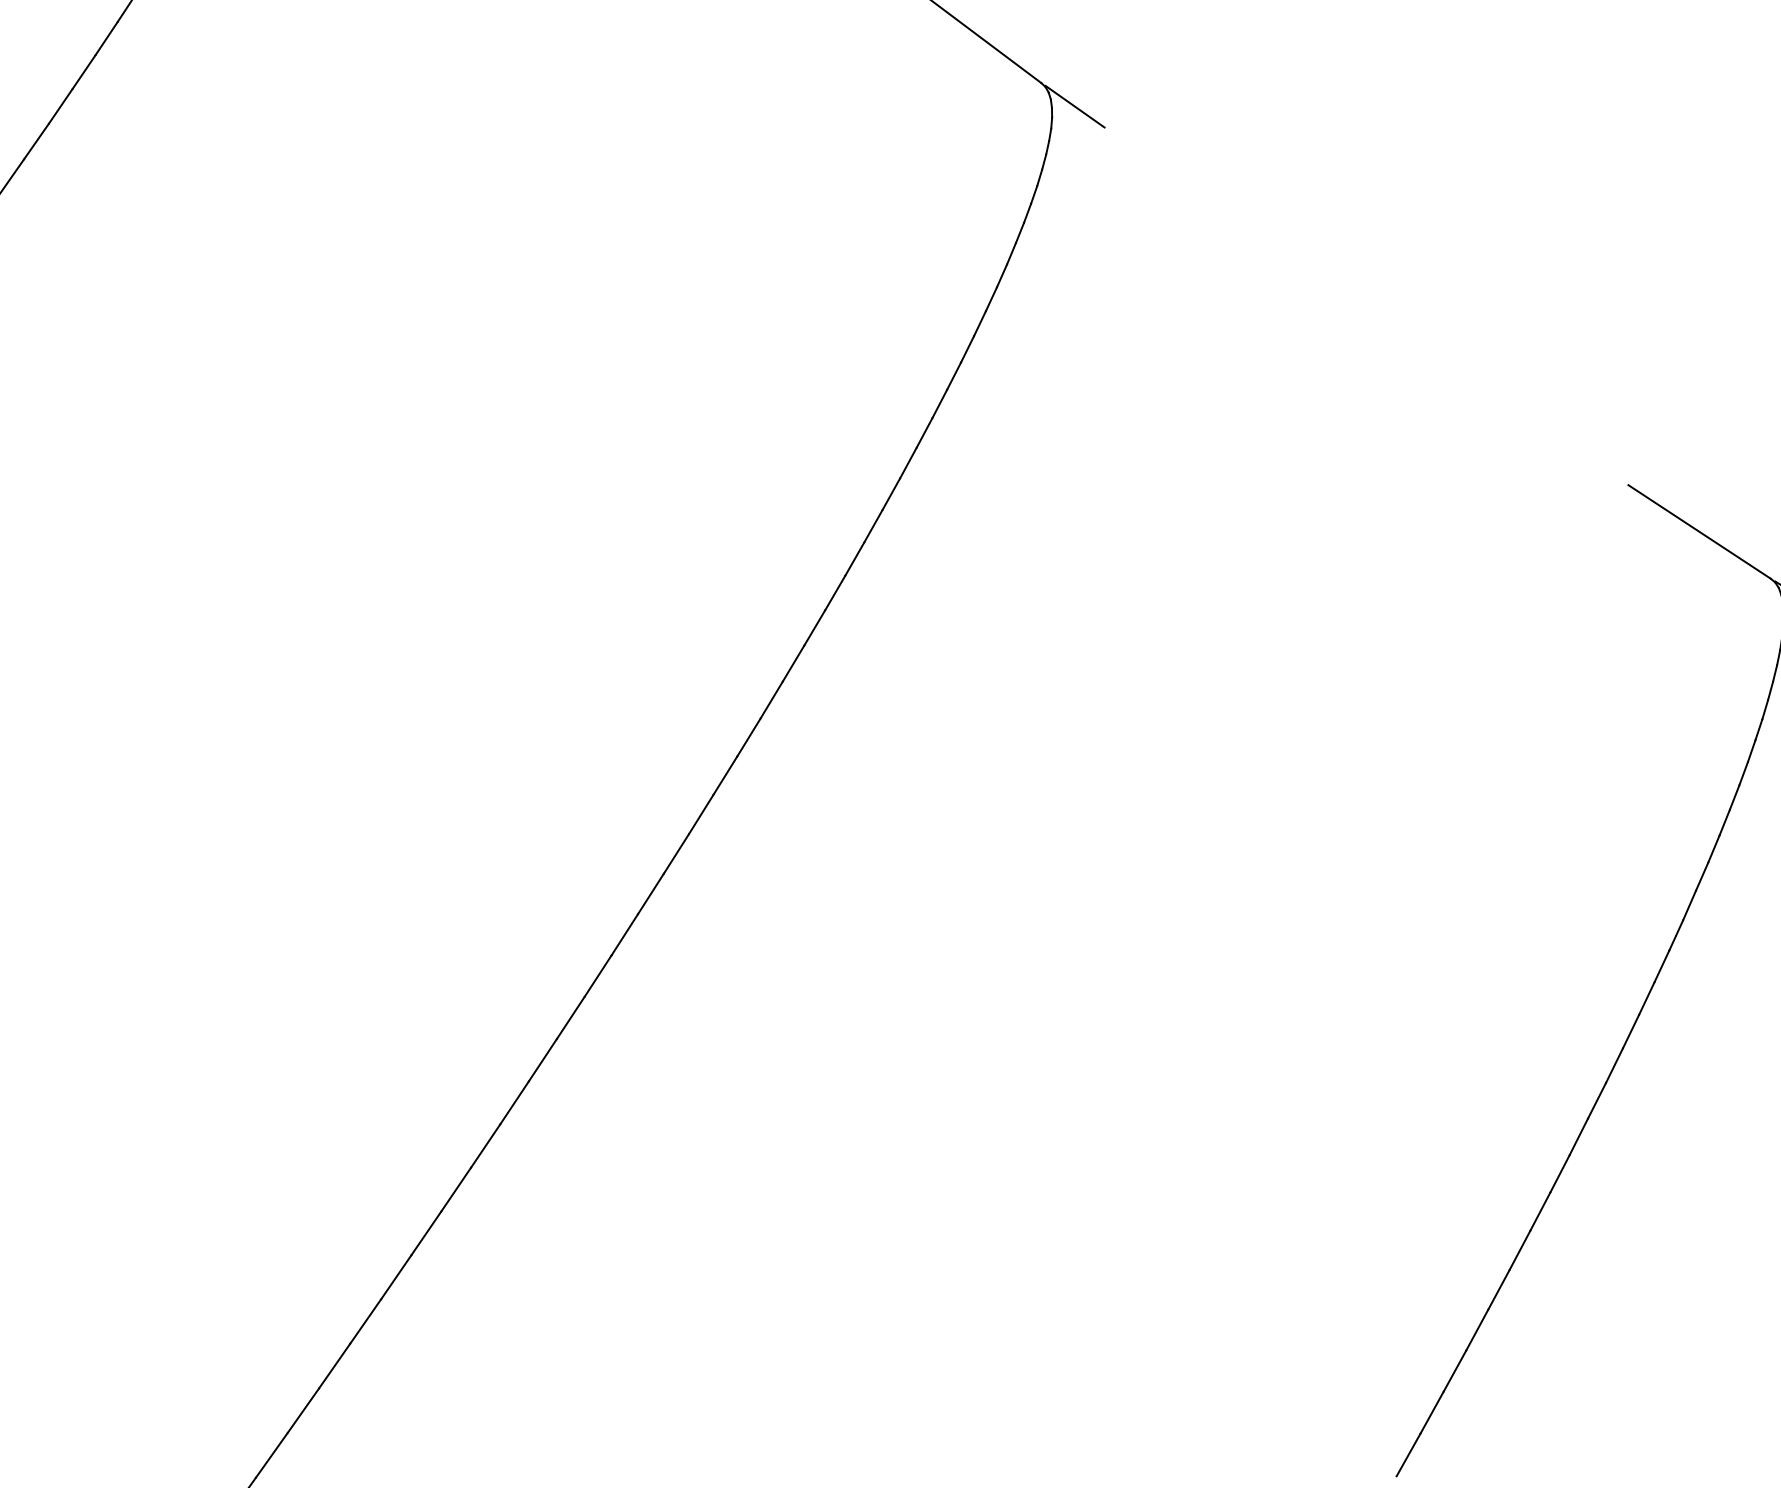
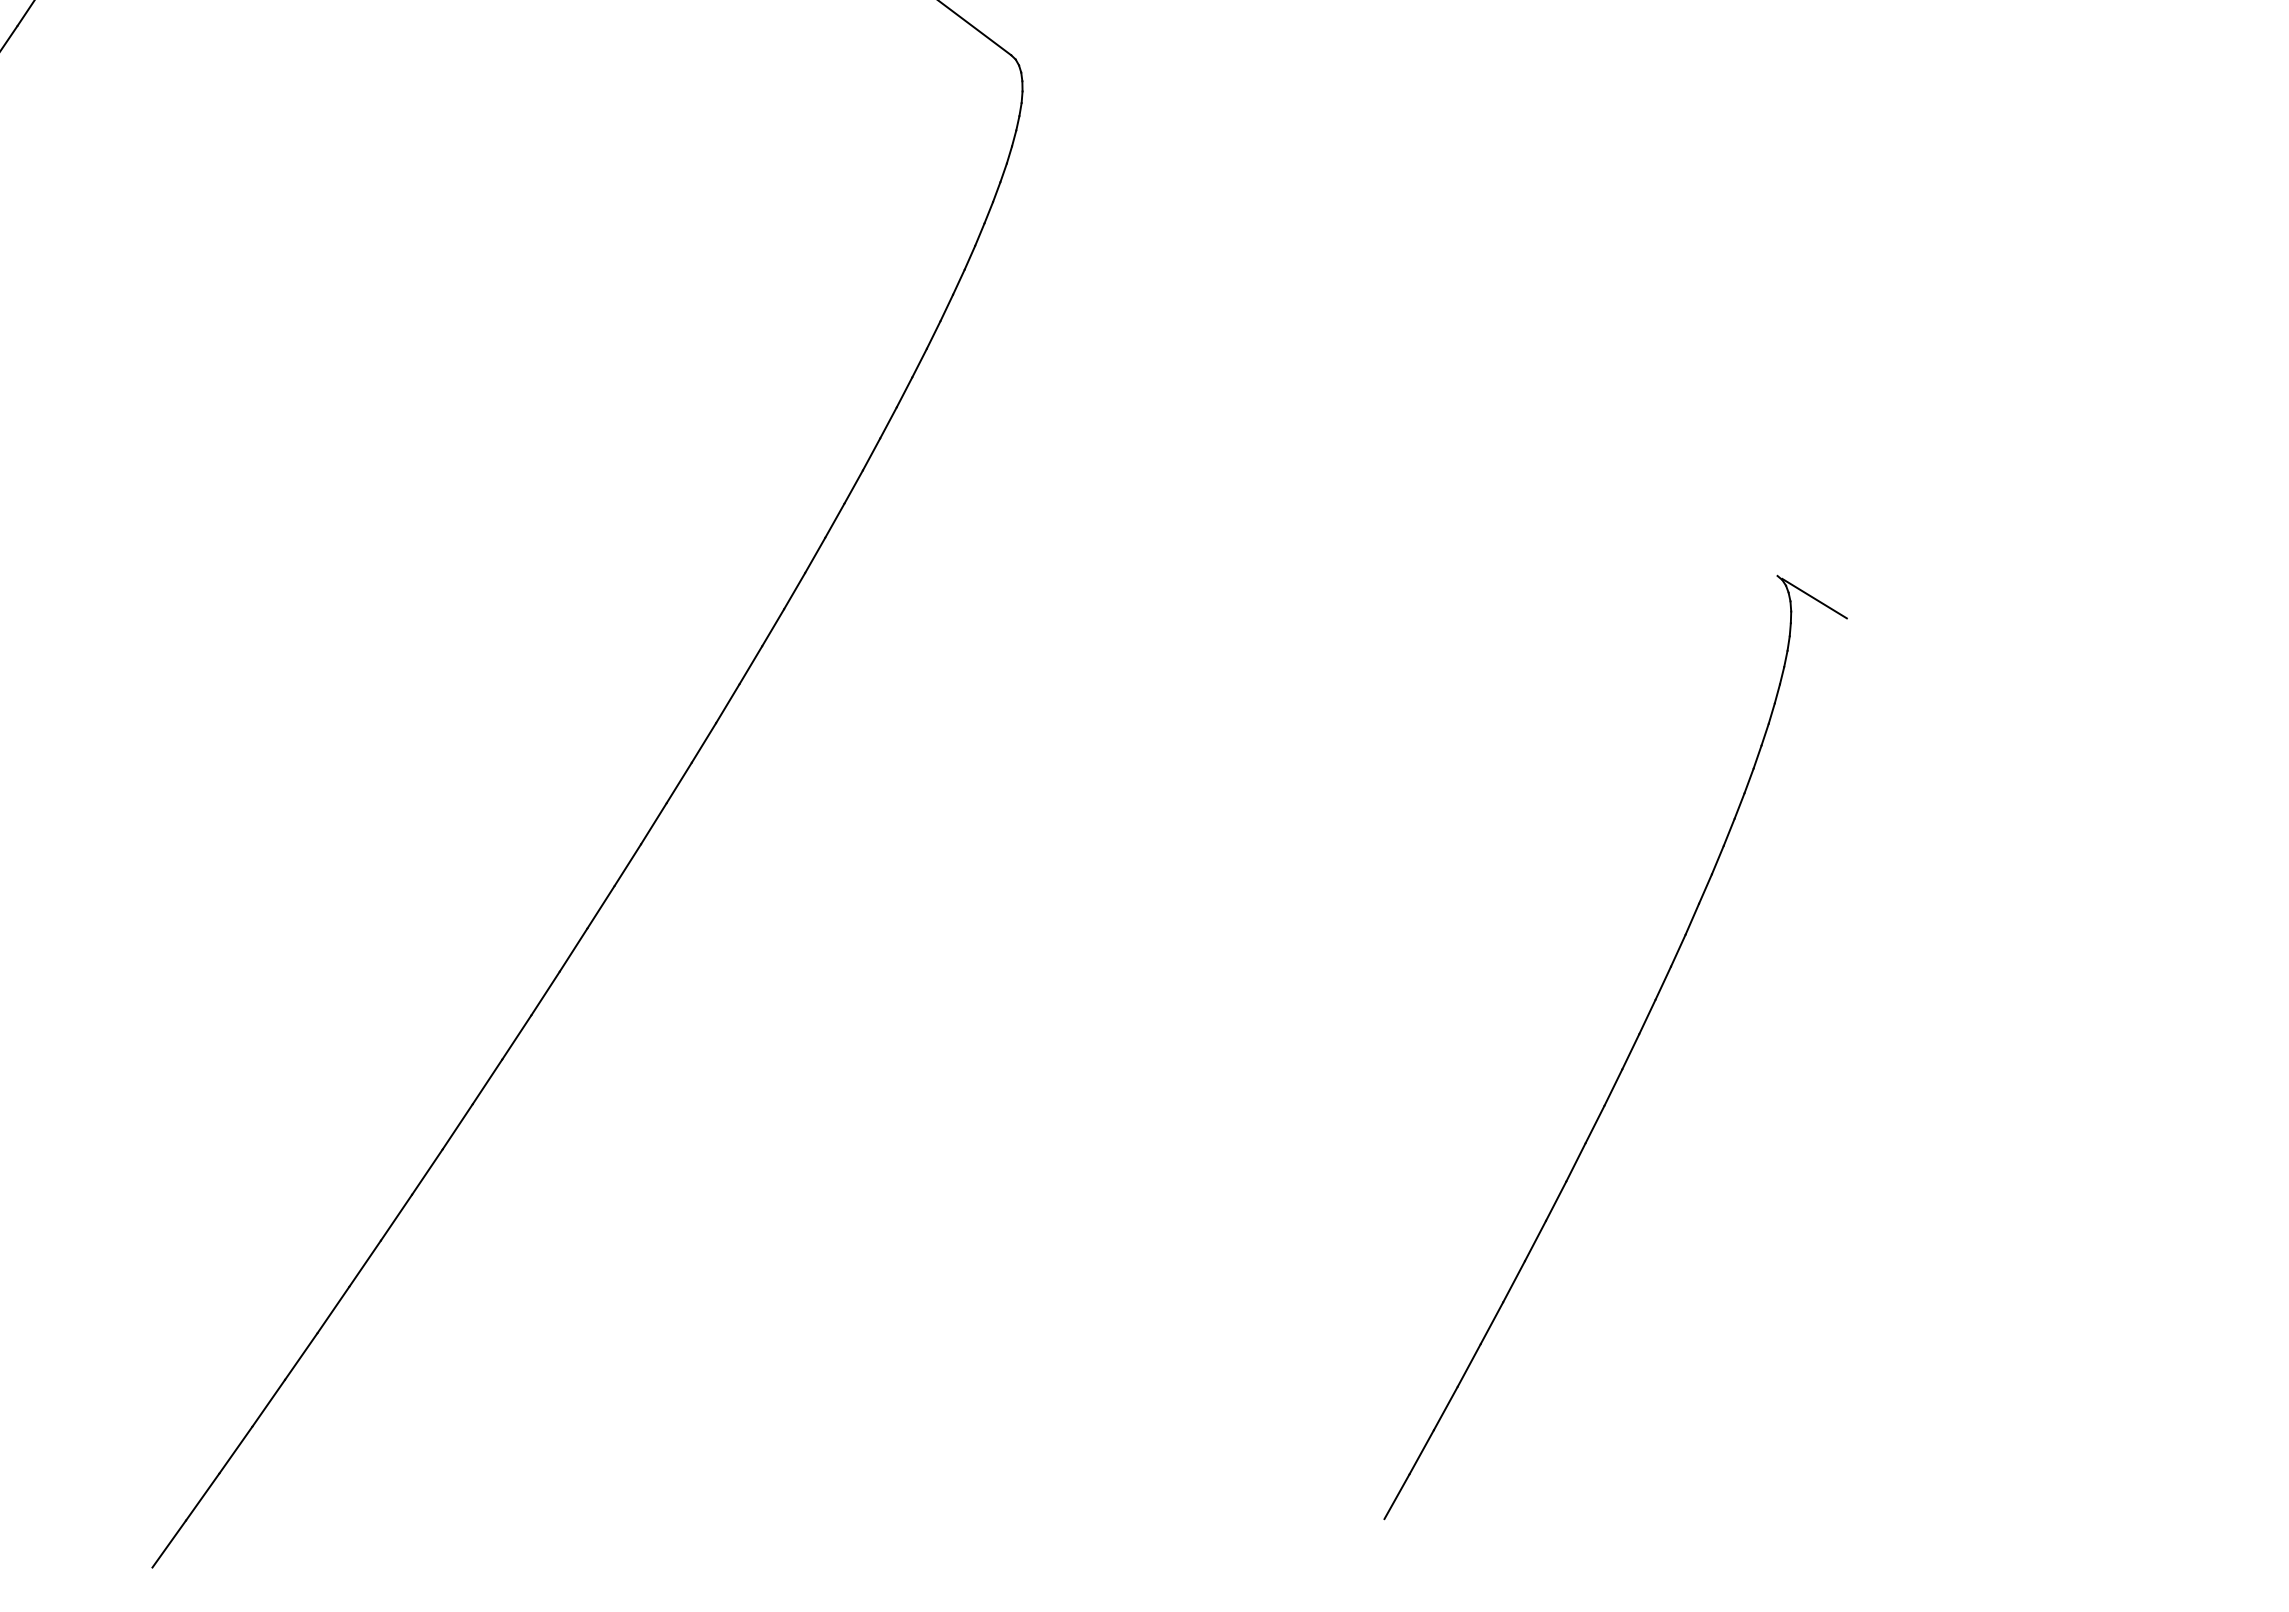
line: (1074, 106) -> (1046, 79), removed
line: (1699, 531) -> (1702, 526), removed

